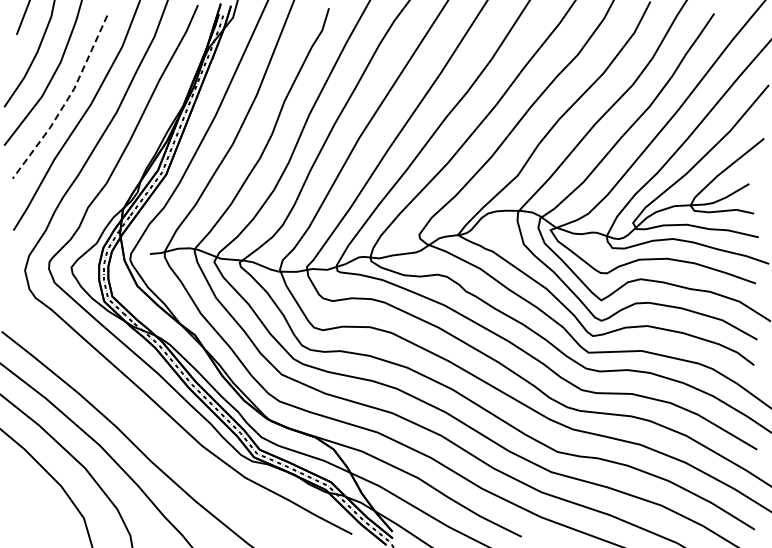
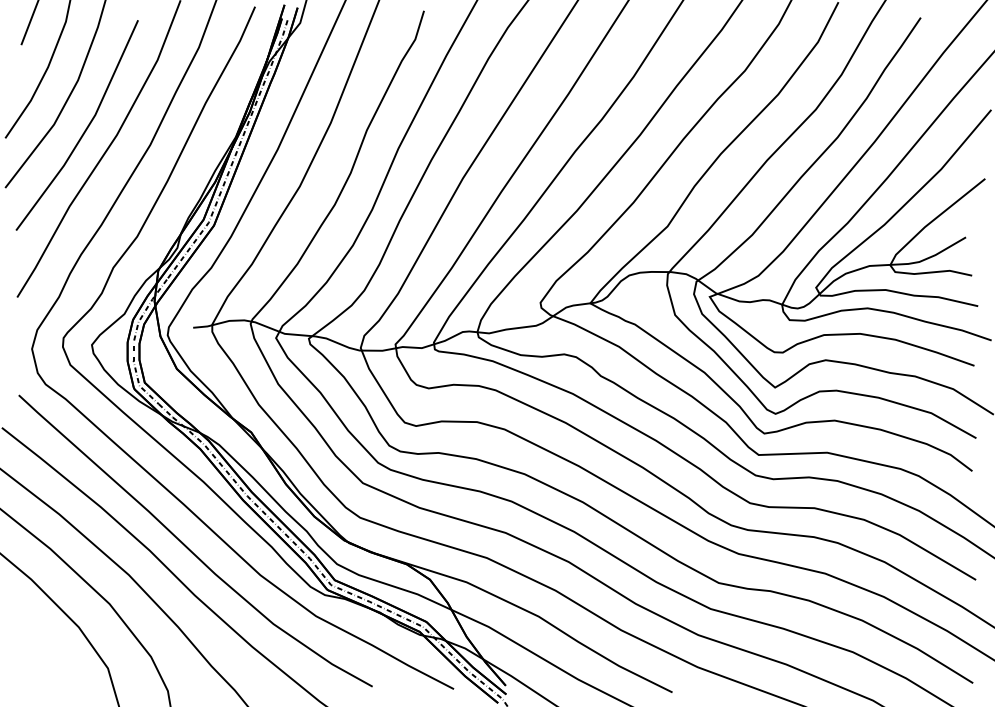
line: (66, 101) -> (85, 131), dashed -> solid
curve: (145, 423) -> (187, 546), added

